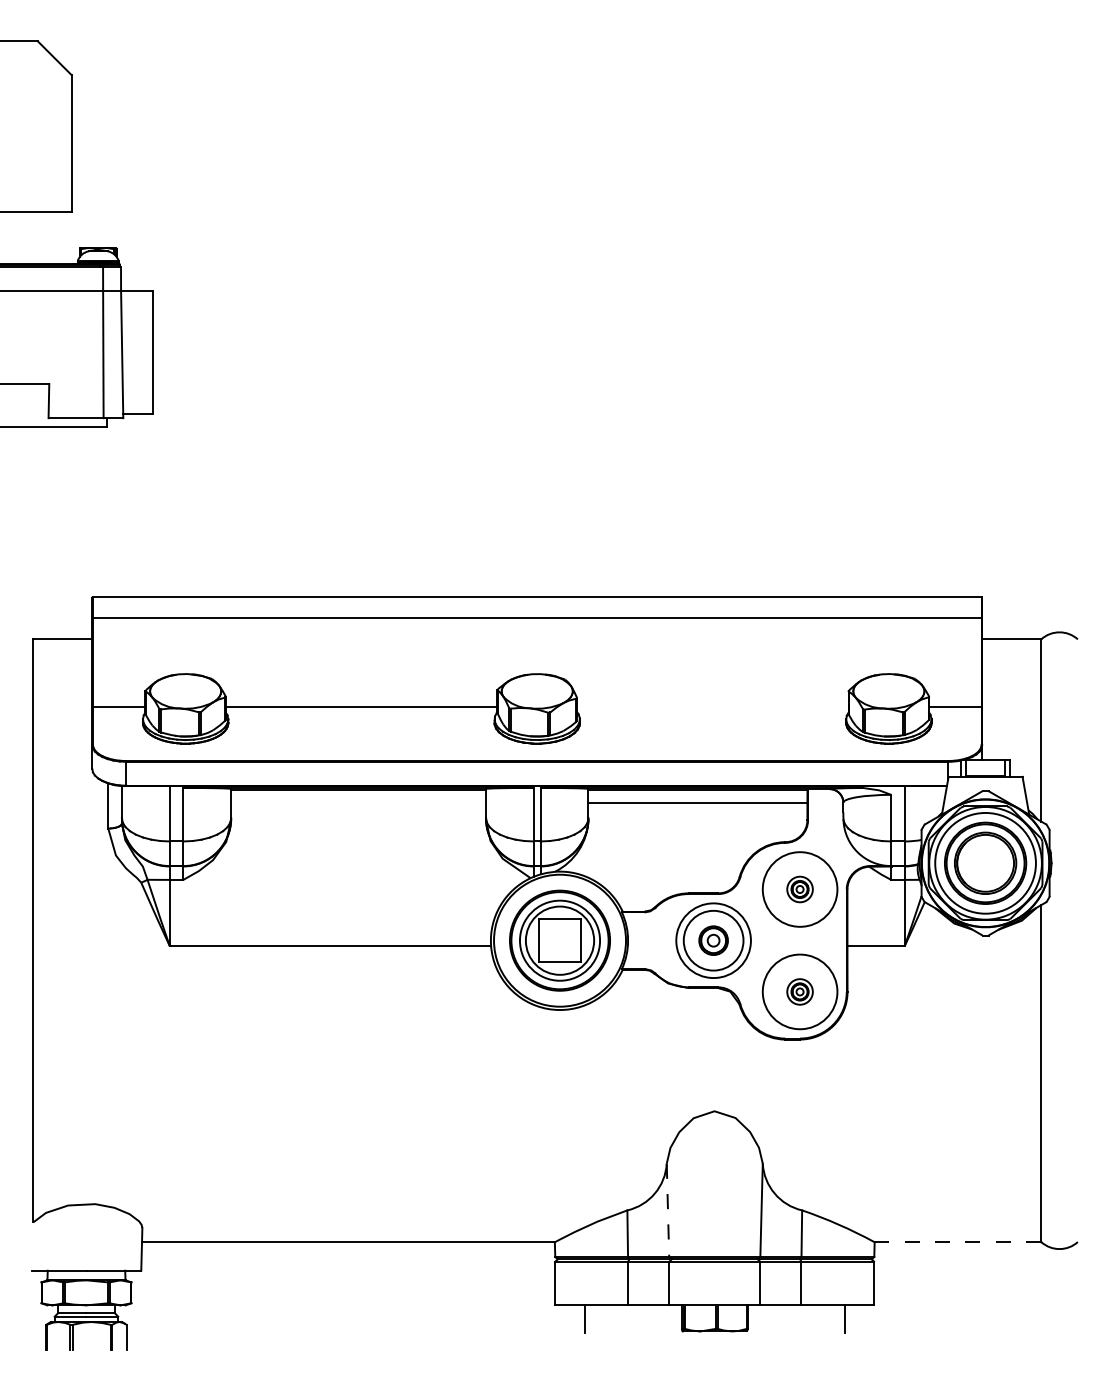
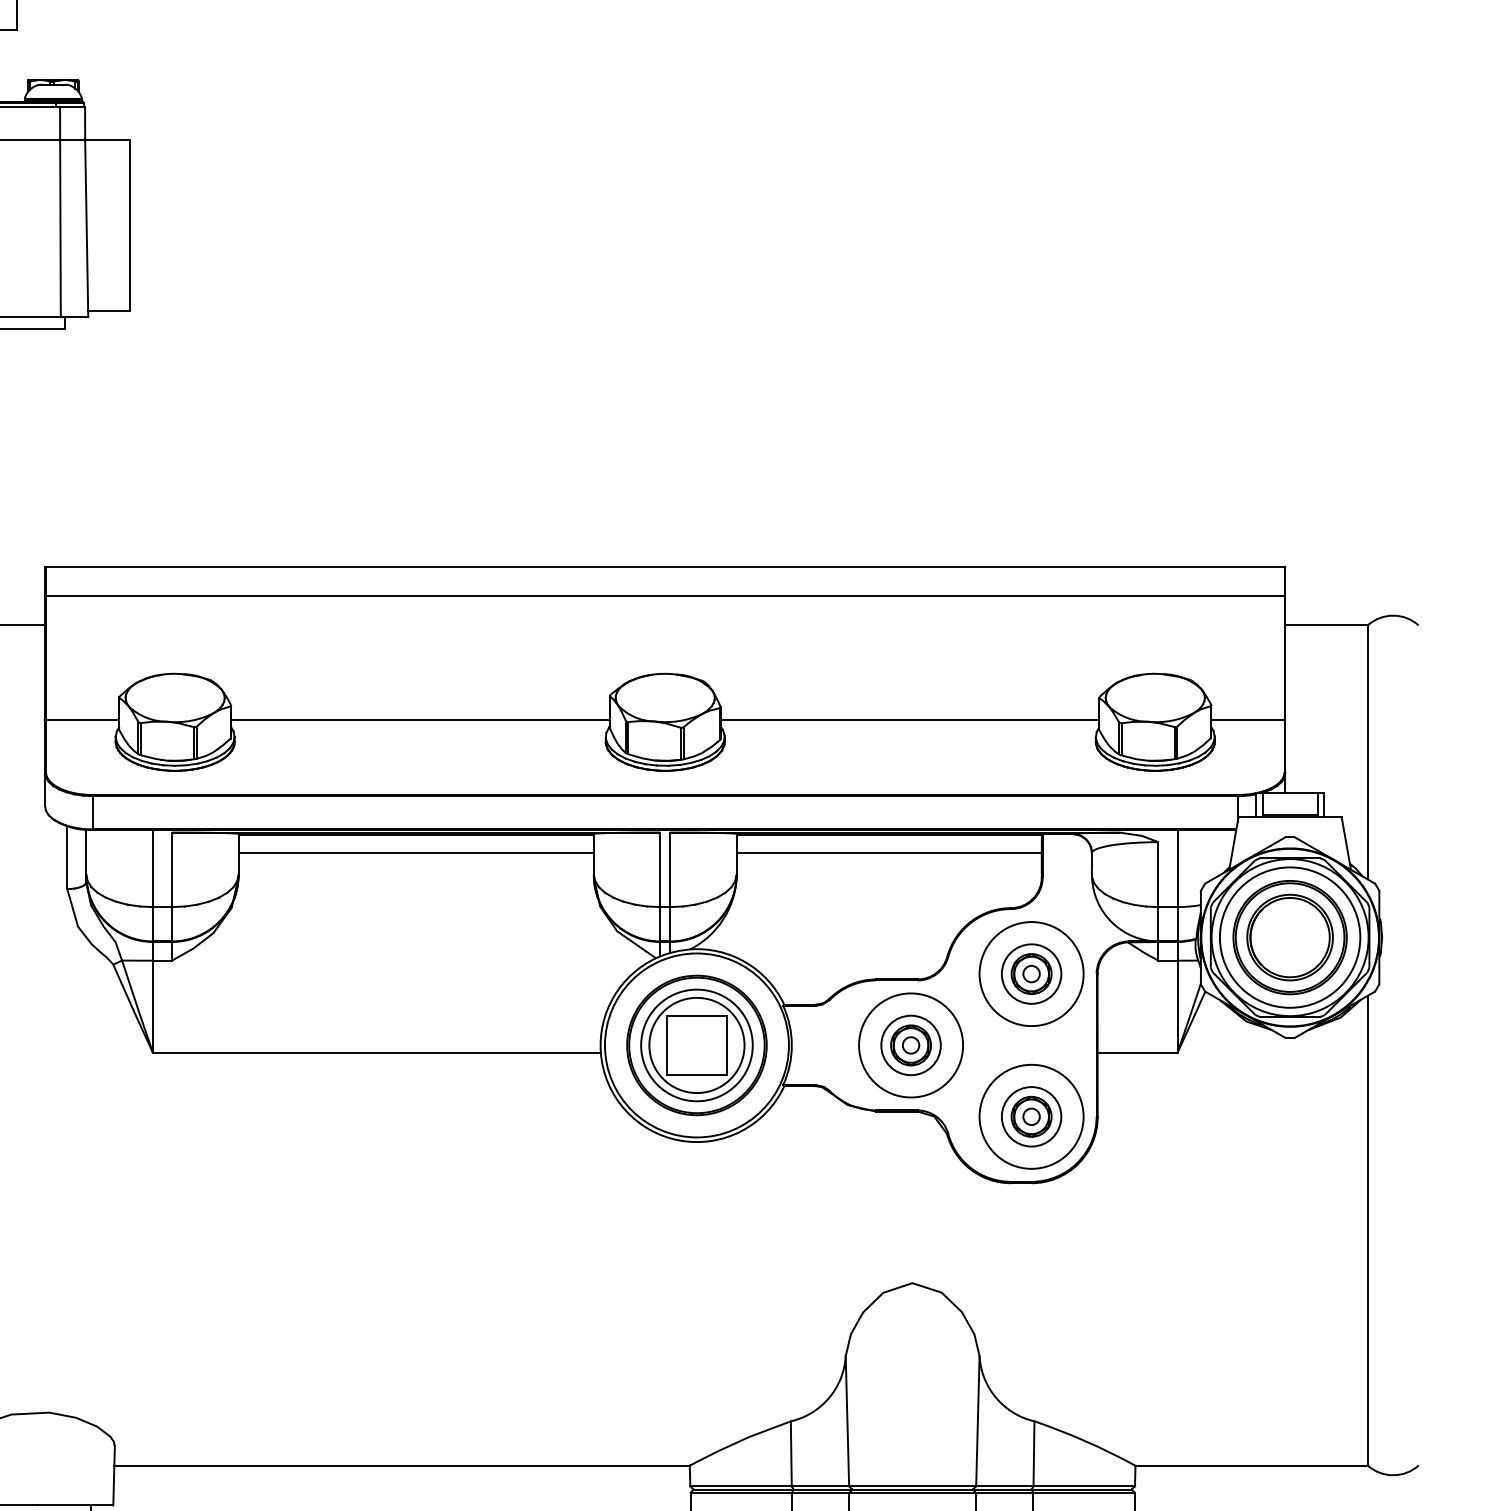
line: (712, 707) -> (909, 720), added
line: (358, 802) -> (416, 852), added
part: (799, 889) -> (1030, 974), size x1.67
circle: (713, 940) -> (910, 1045), size x0.71
part: (799, 991) -> (1030, 1116), size x1.67
line: (667, 1210) -> (846, 1421), dashed -> solid
line: (957, 1242) -> (1250, 1466), dashed -> solid

